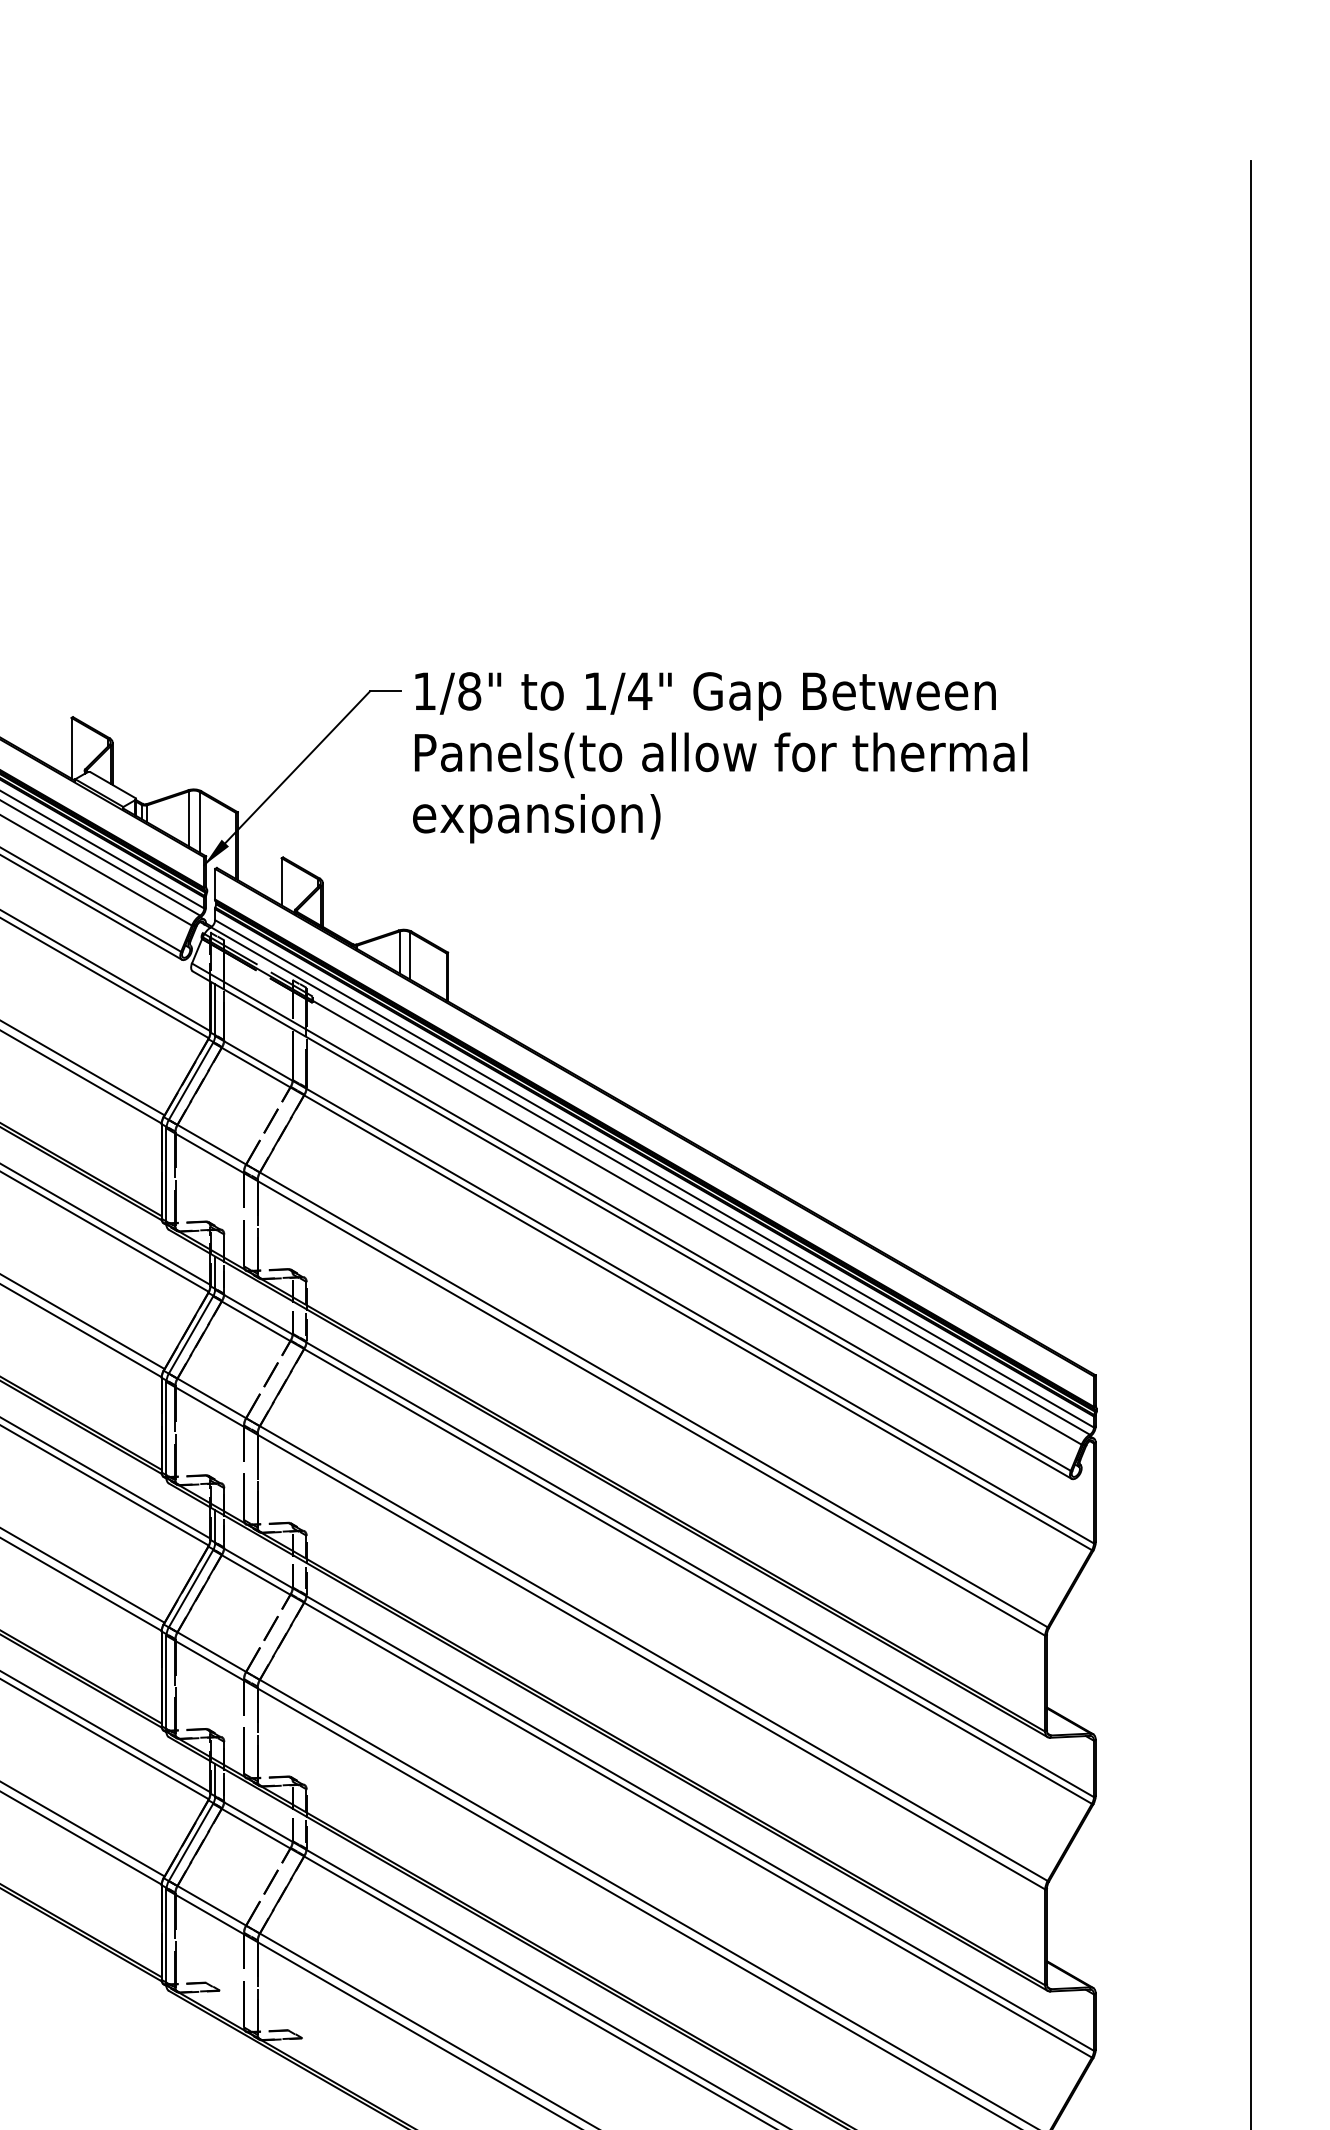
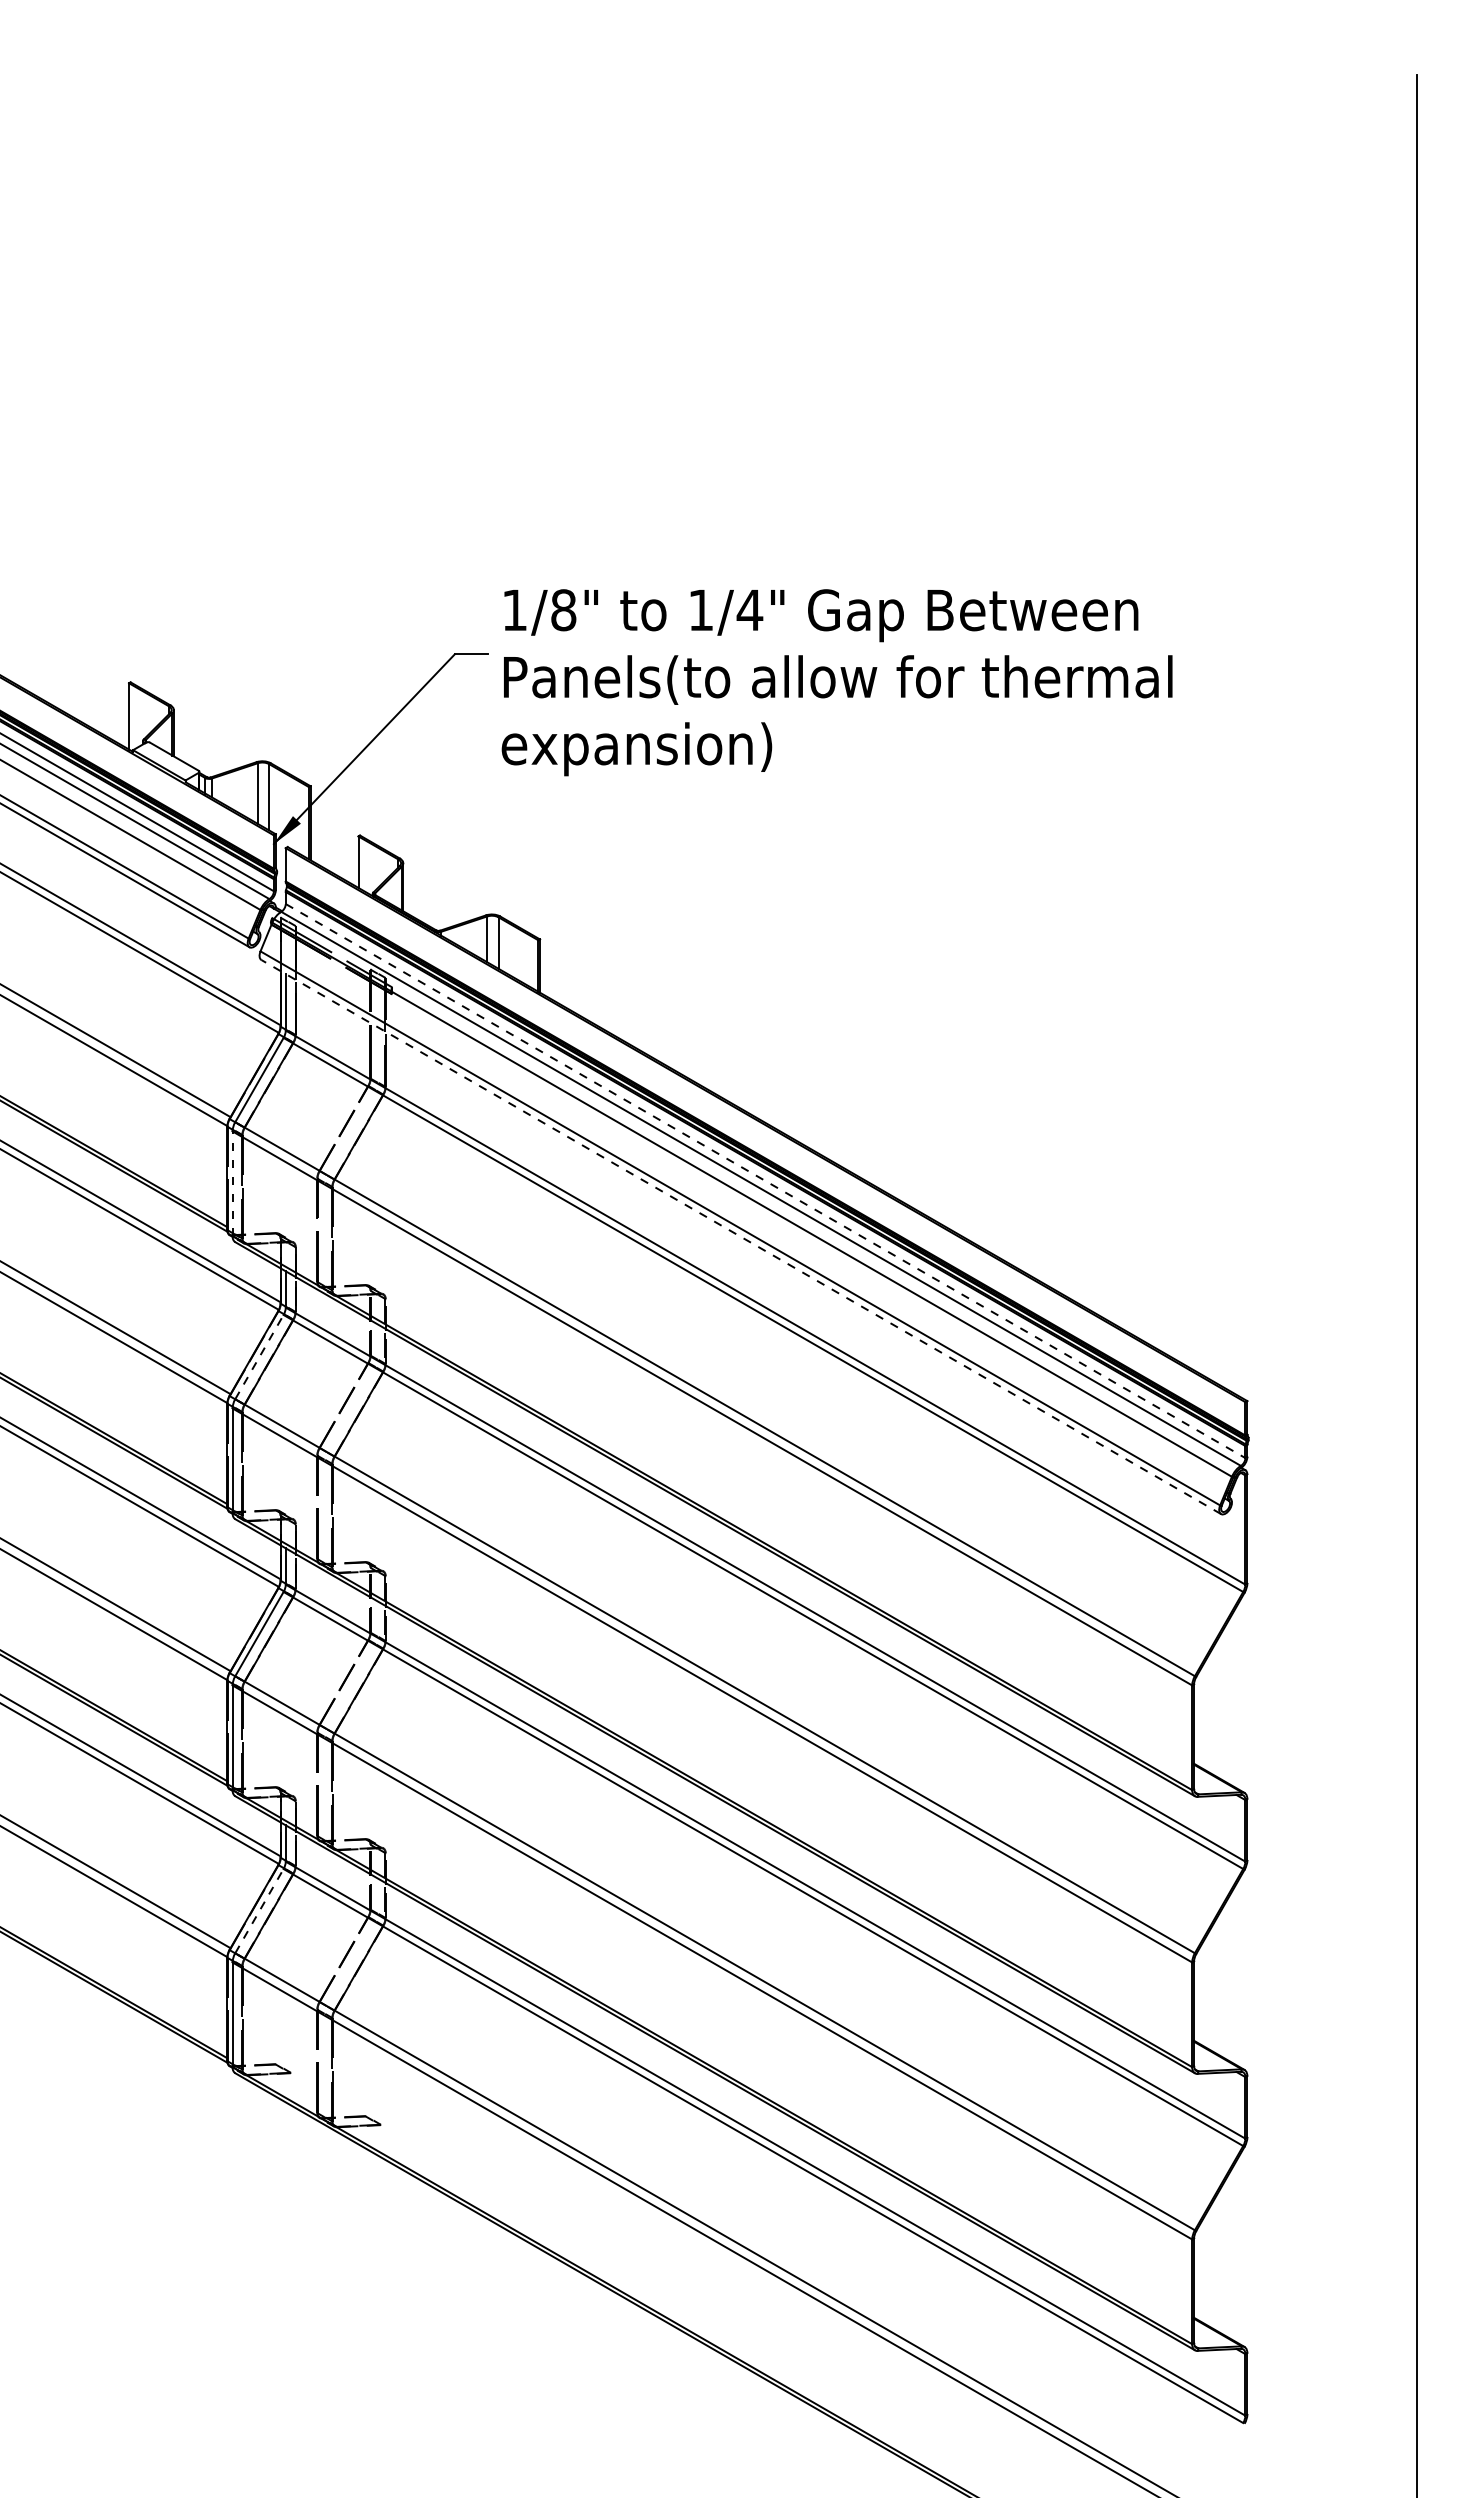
text: (719, 757) -> (836, 682), moved
line: (655, 1174) -> (766, 1181), solid -> dashed
line: (166, 1176) -> (232, 1183), solid -> dashed
line: (631, 1224) -> (740, 1236), solid -> dashed
line: (191, 1335) -> (259, 1357), solid -> dashed
line: (191, 1842) -> (259, 1911), solid -> dashed

